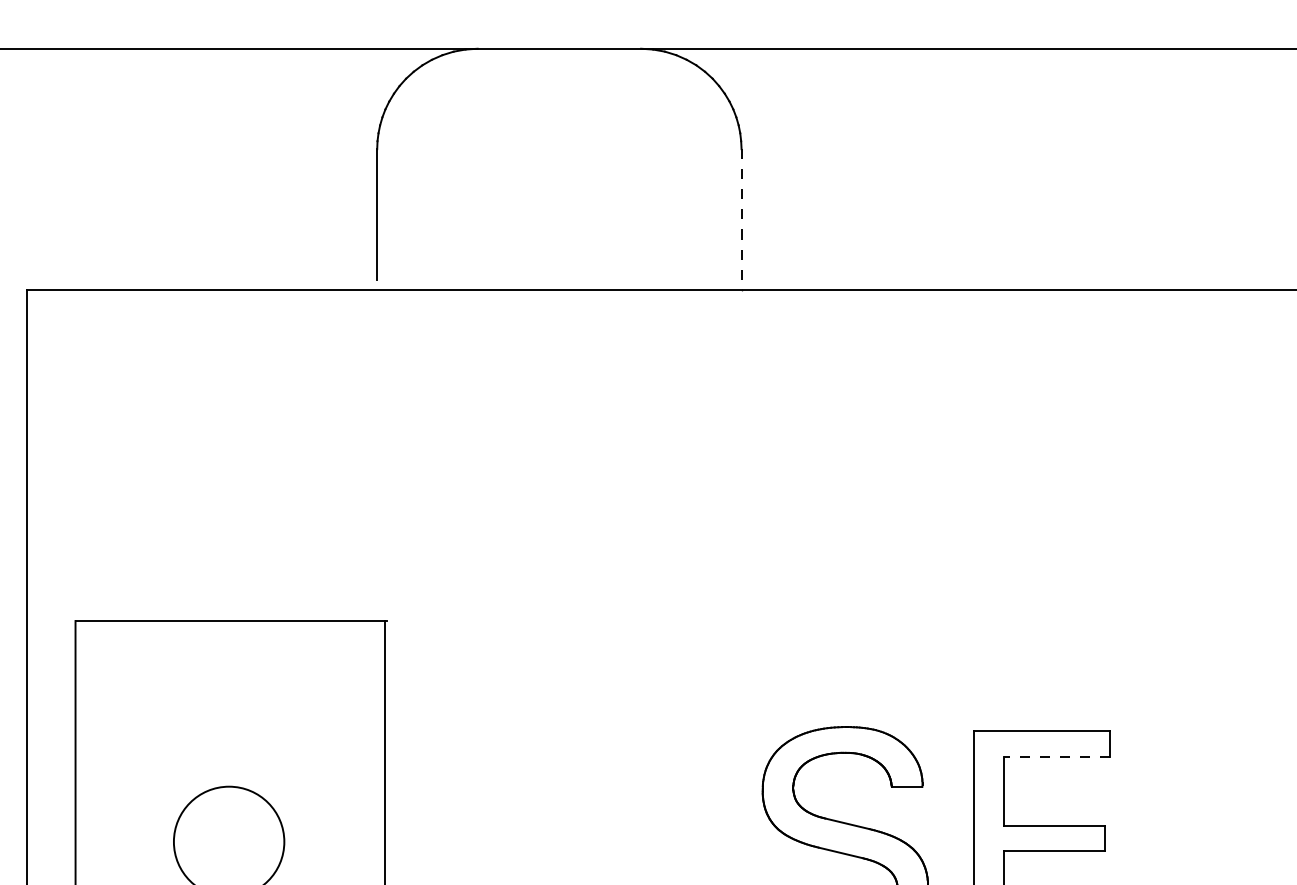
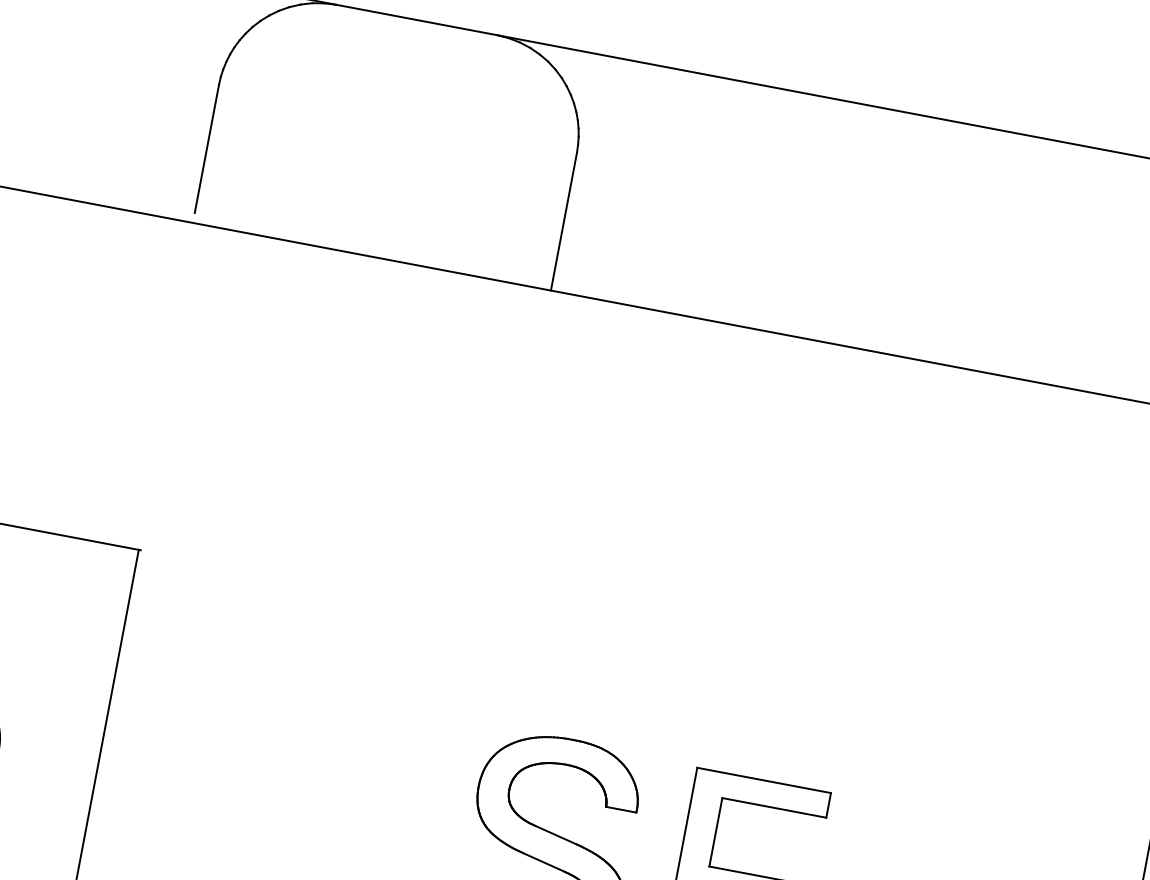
line: (741, 219) -> (563, 221), dashed -> solid
line: (1057, 756) -> (774, 807), dashed -> solid

